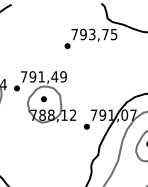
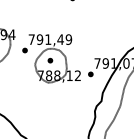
part: (45, 97) -> (51, 59), moved

